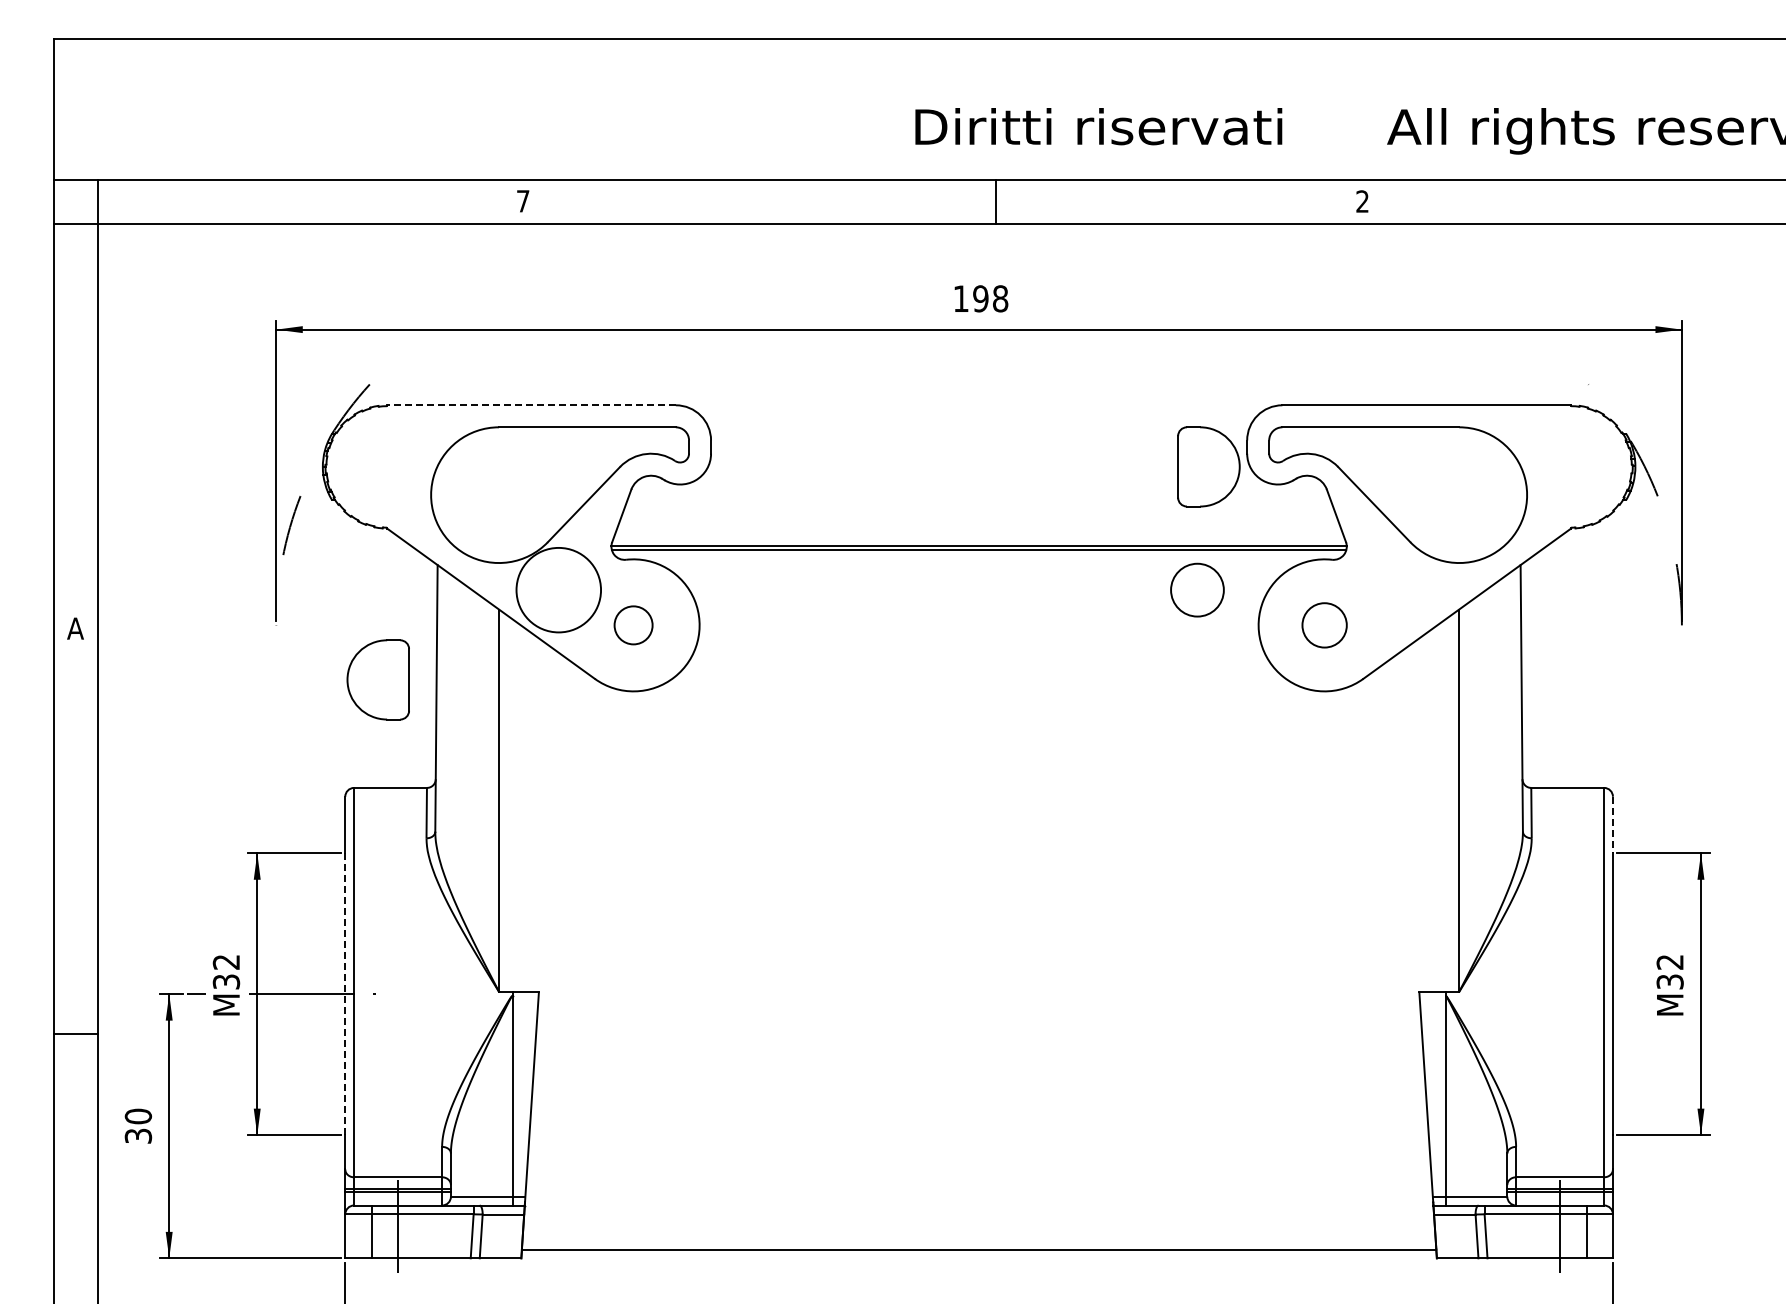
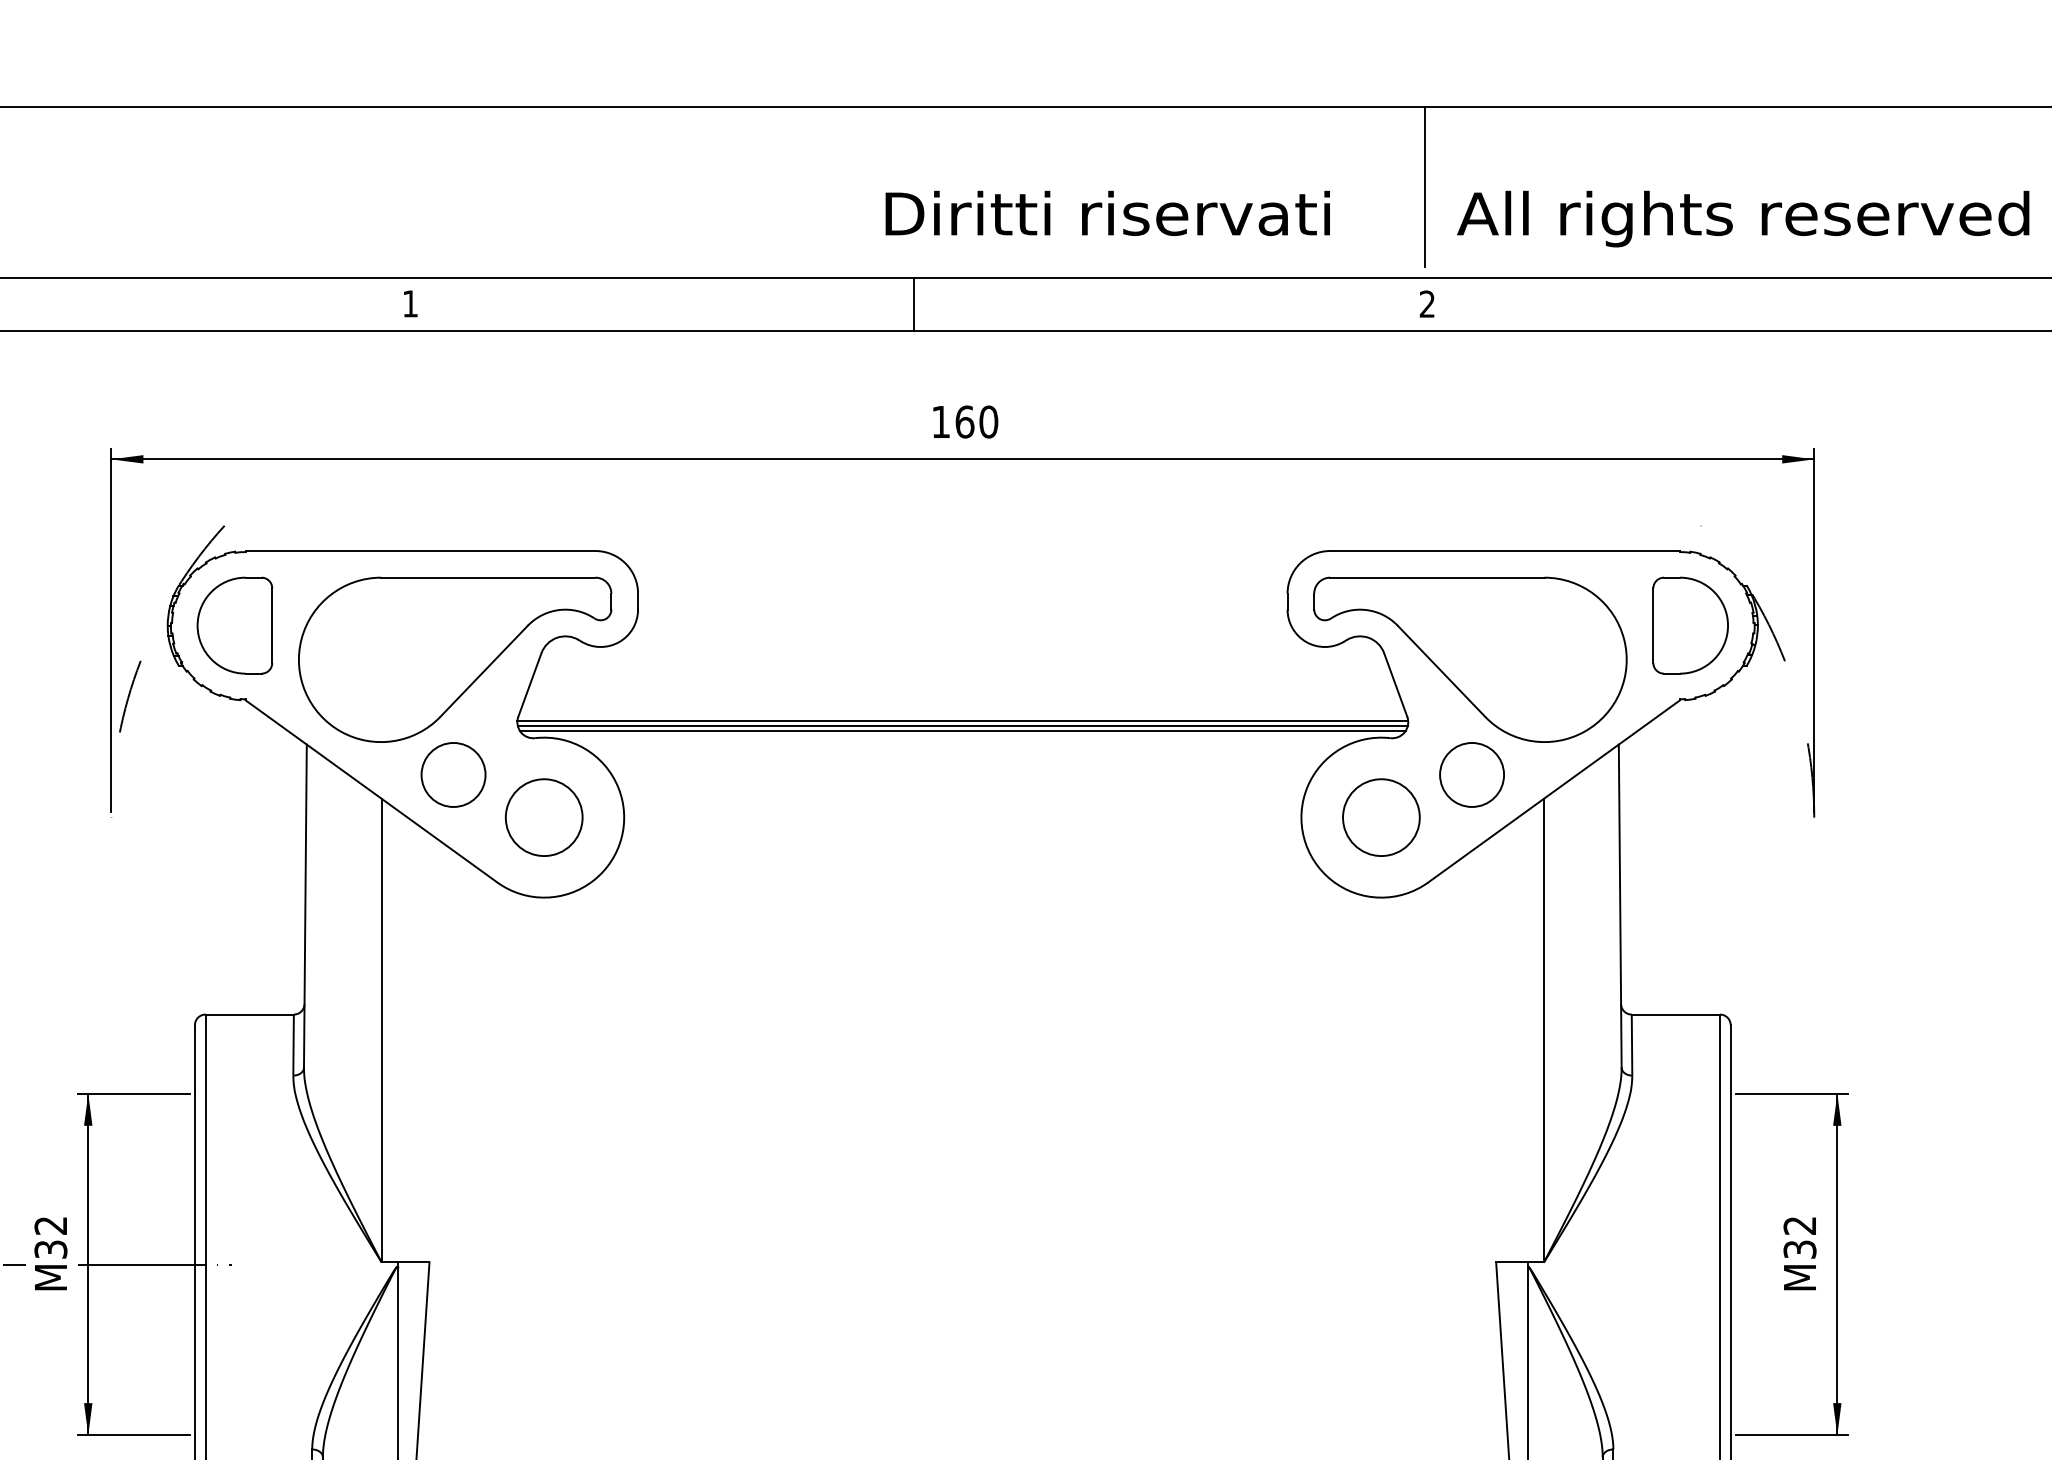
line: (1360, 105) -> (1424, 187), added
text: (523, 201) -> (410, 304), 7 -> 1
line: (996, 201) -> (914, 304), moved
text: (990, 298) -> (976, 421), 198 -> 160
line: (530, 405) -> (419, 551), dashed -> solid
part: (1208, 466) -> (1690, 625), moved
line: (978, 554) -> (962, 731), added
circle: (558, 589) -> (453, 774), size x0.62
circle: (1197, 589) -> (1472, 774), moved
circle: (633, 625) -> (544, 817), size x1.67
circle: (1324, 625) -> (1381, 817), size x1.43
part: (377, 679) -> (233, 625), moved
line: (1612, 825) -> (1730, 1060), dashed -> solid
line: (345, 994) -> (195, 1264), dashed -> solid

